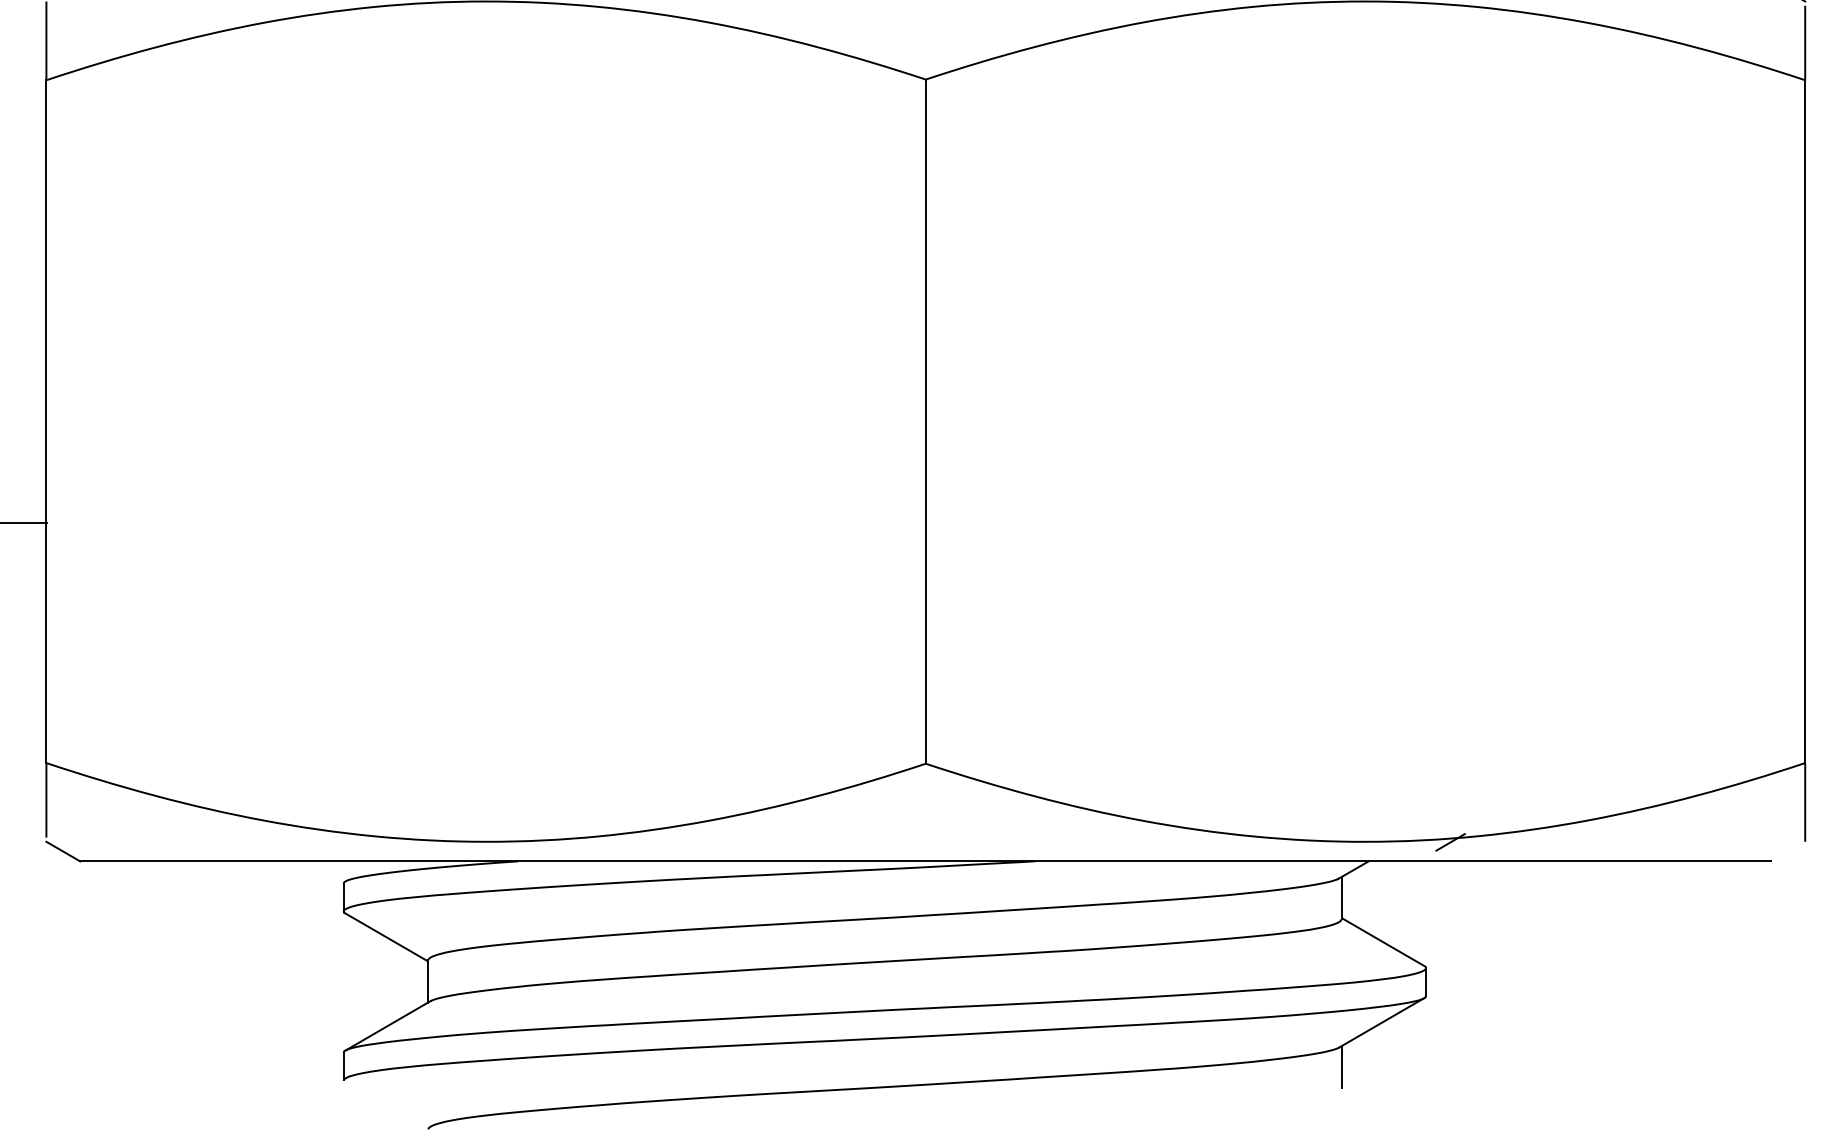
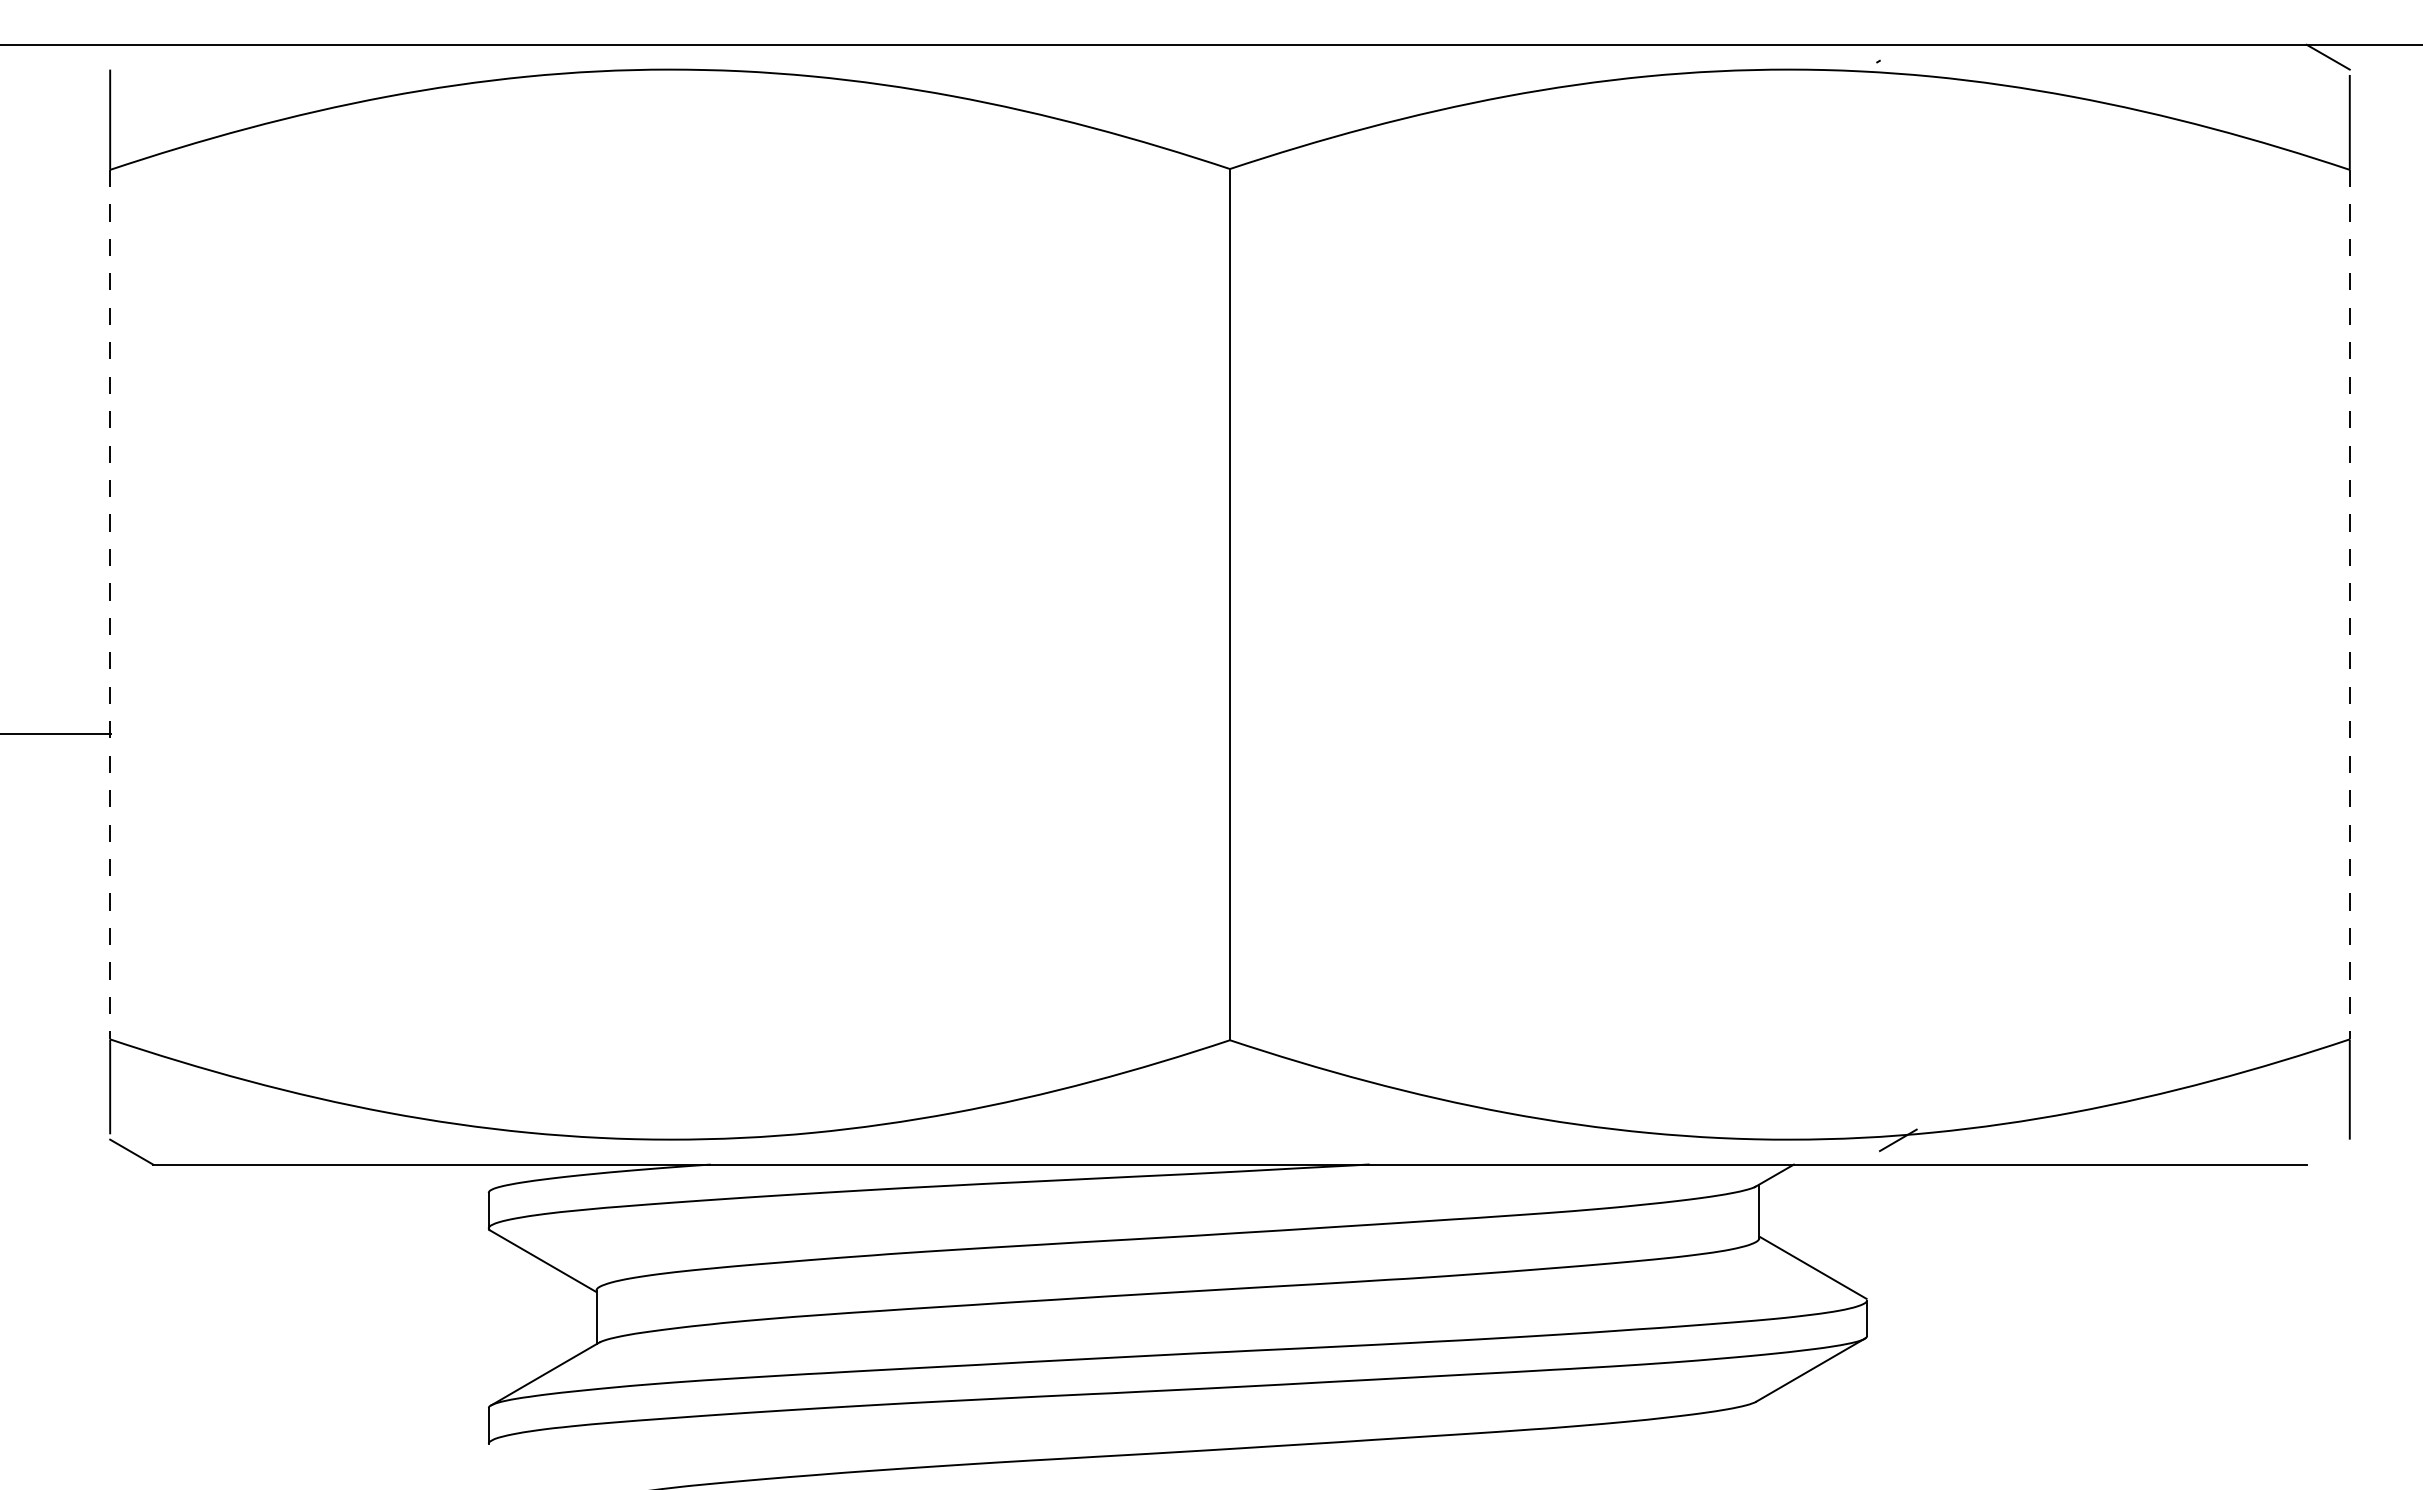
line: (46, 421) -> (110, 604), solid -> dashed
line: (1804, 421) -> (2349, 604), solid -> dashed
line: (1341, 1067) -> (1759, 1426), removed

